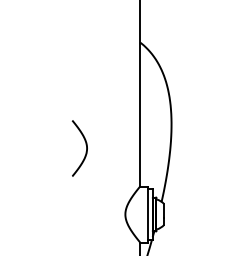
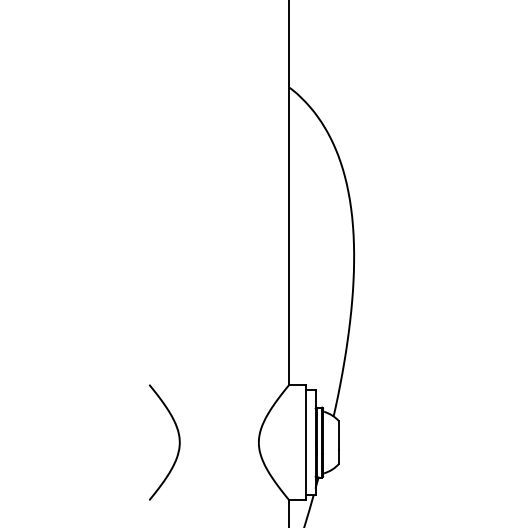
curve: (85, 151) -> (176, 448), moved

